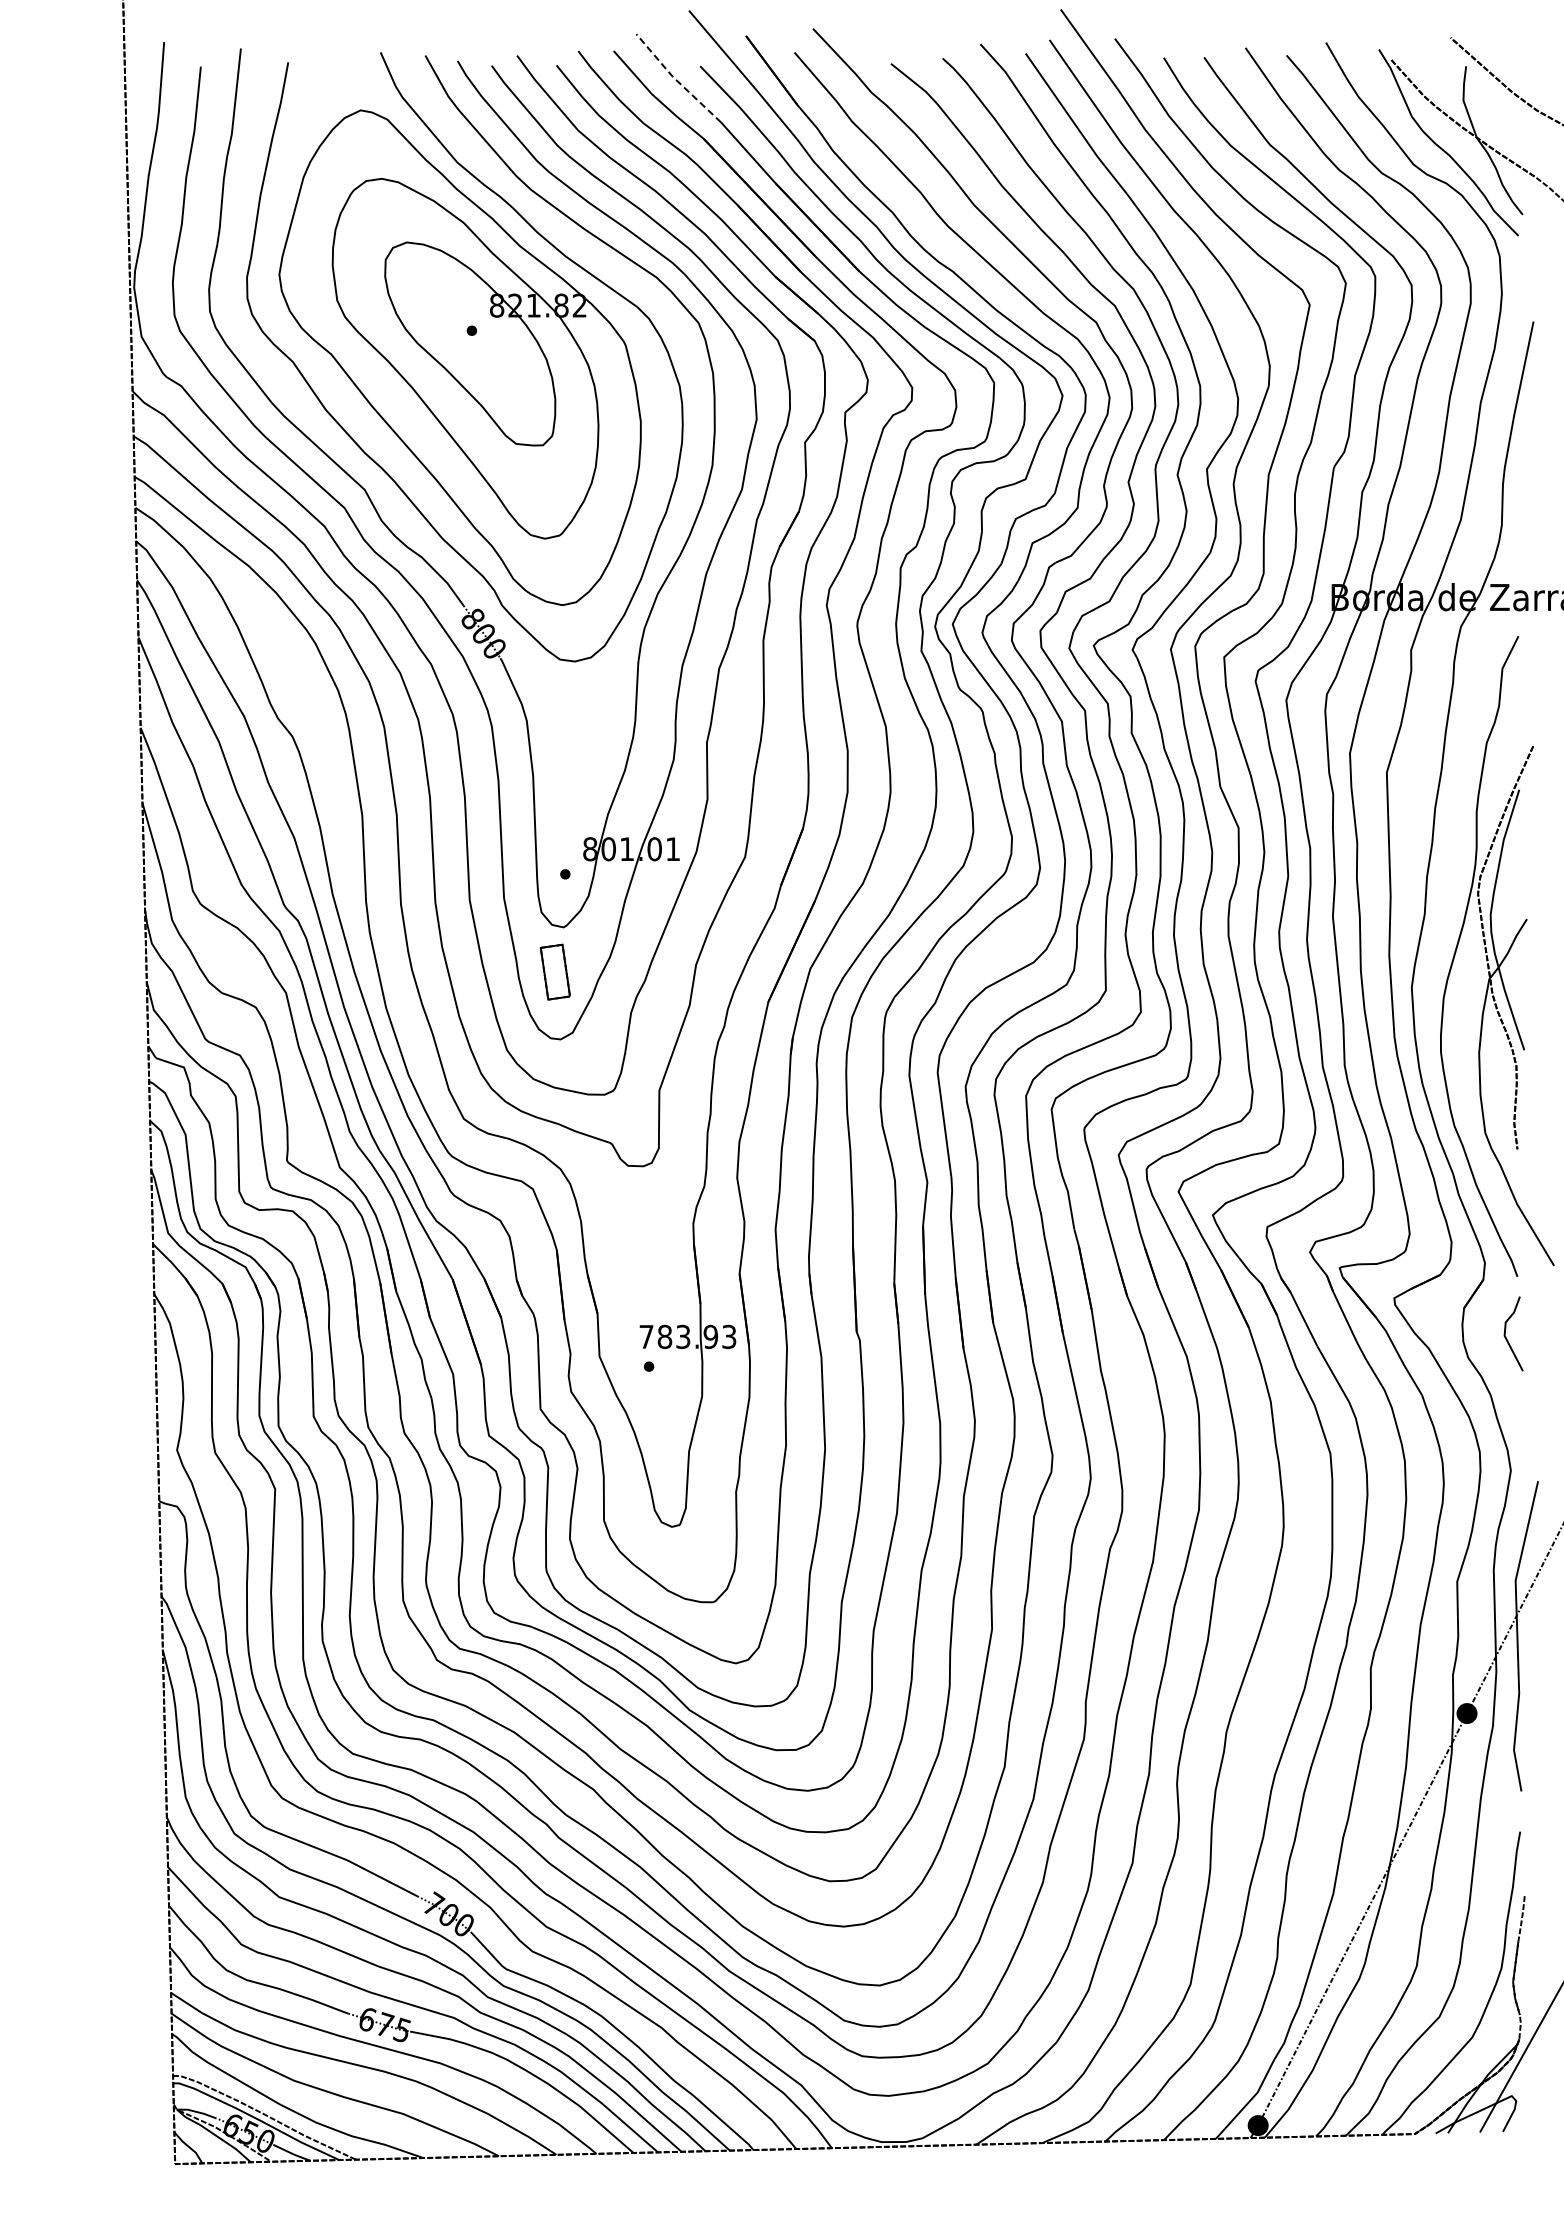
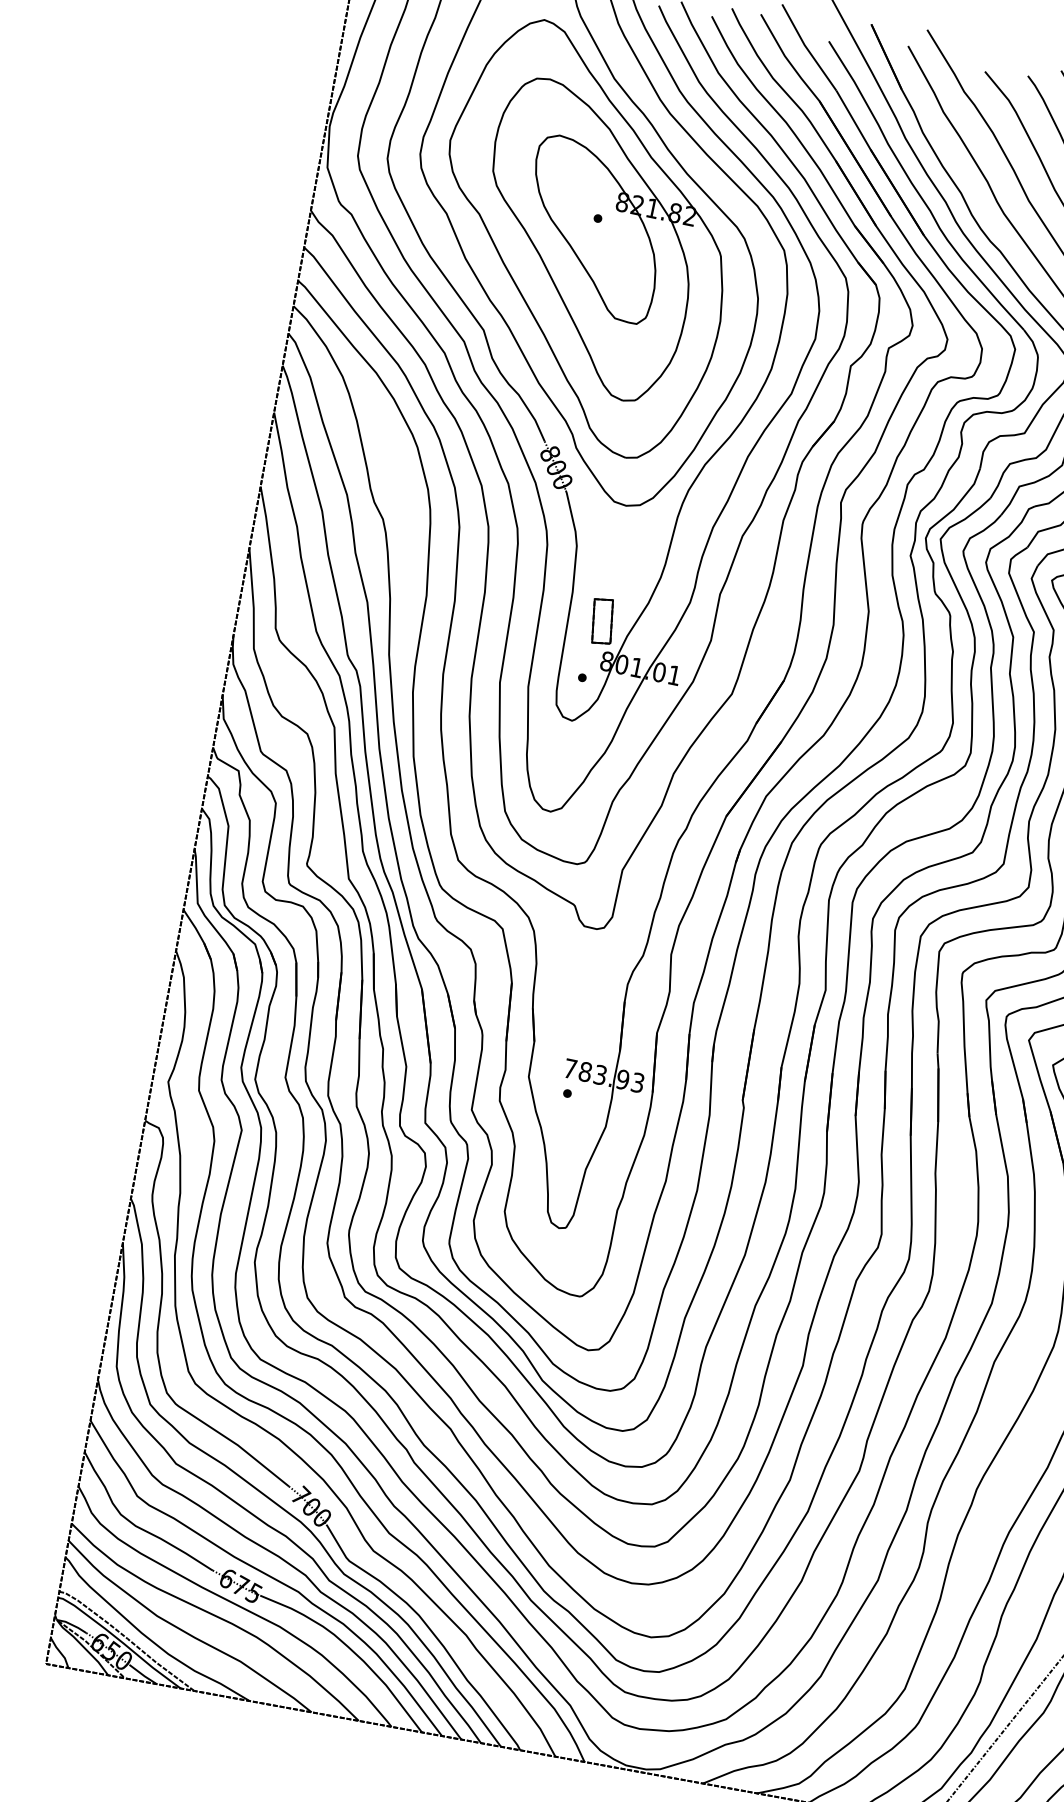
line: (676, 80) -> (807, 48), dashed -> solid
part: (554, 971) -> (601, 620), moved

